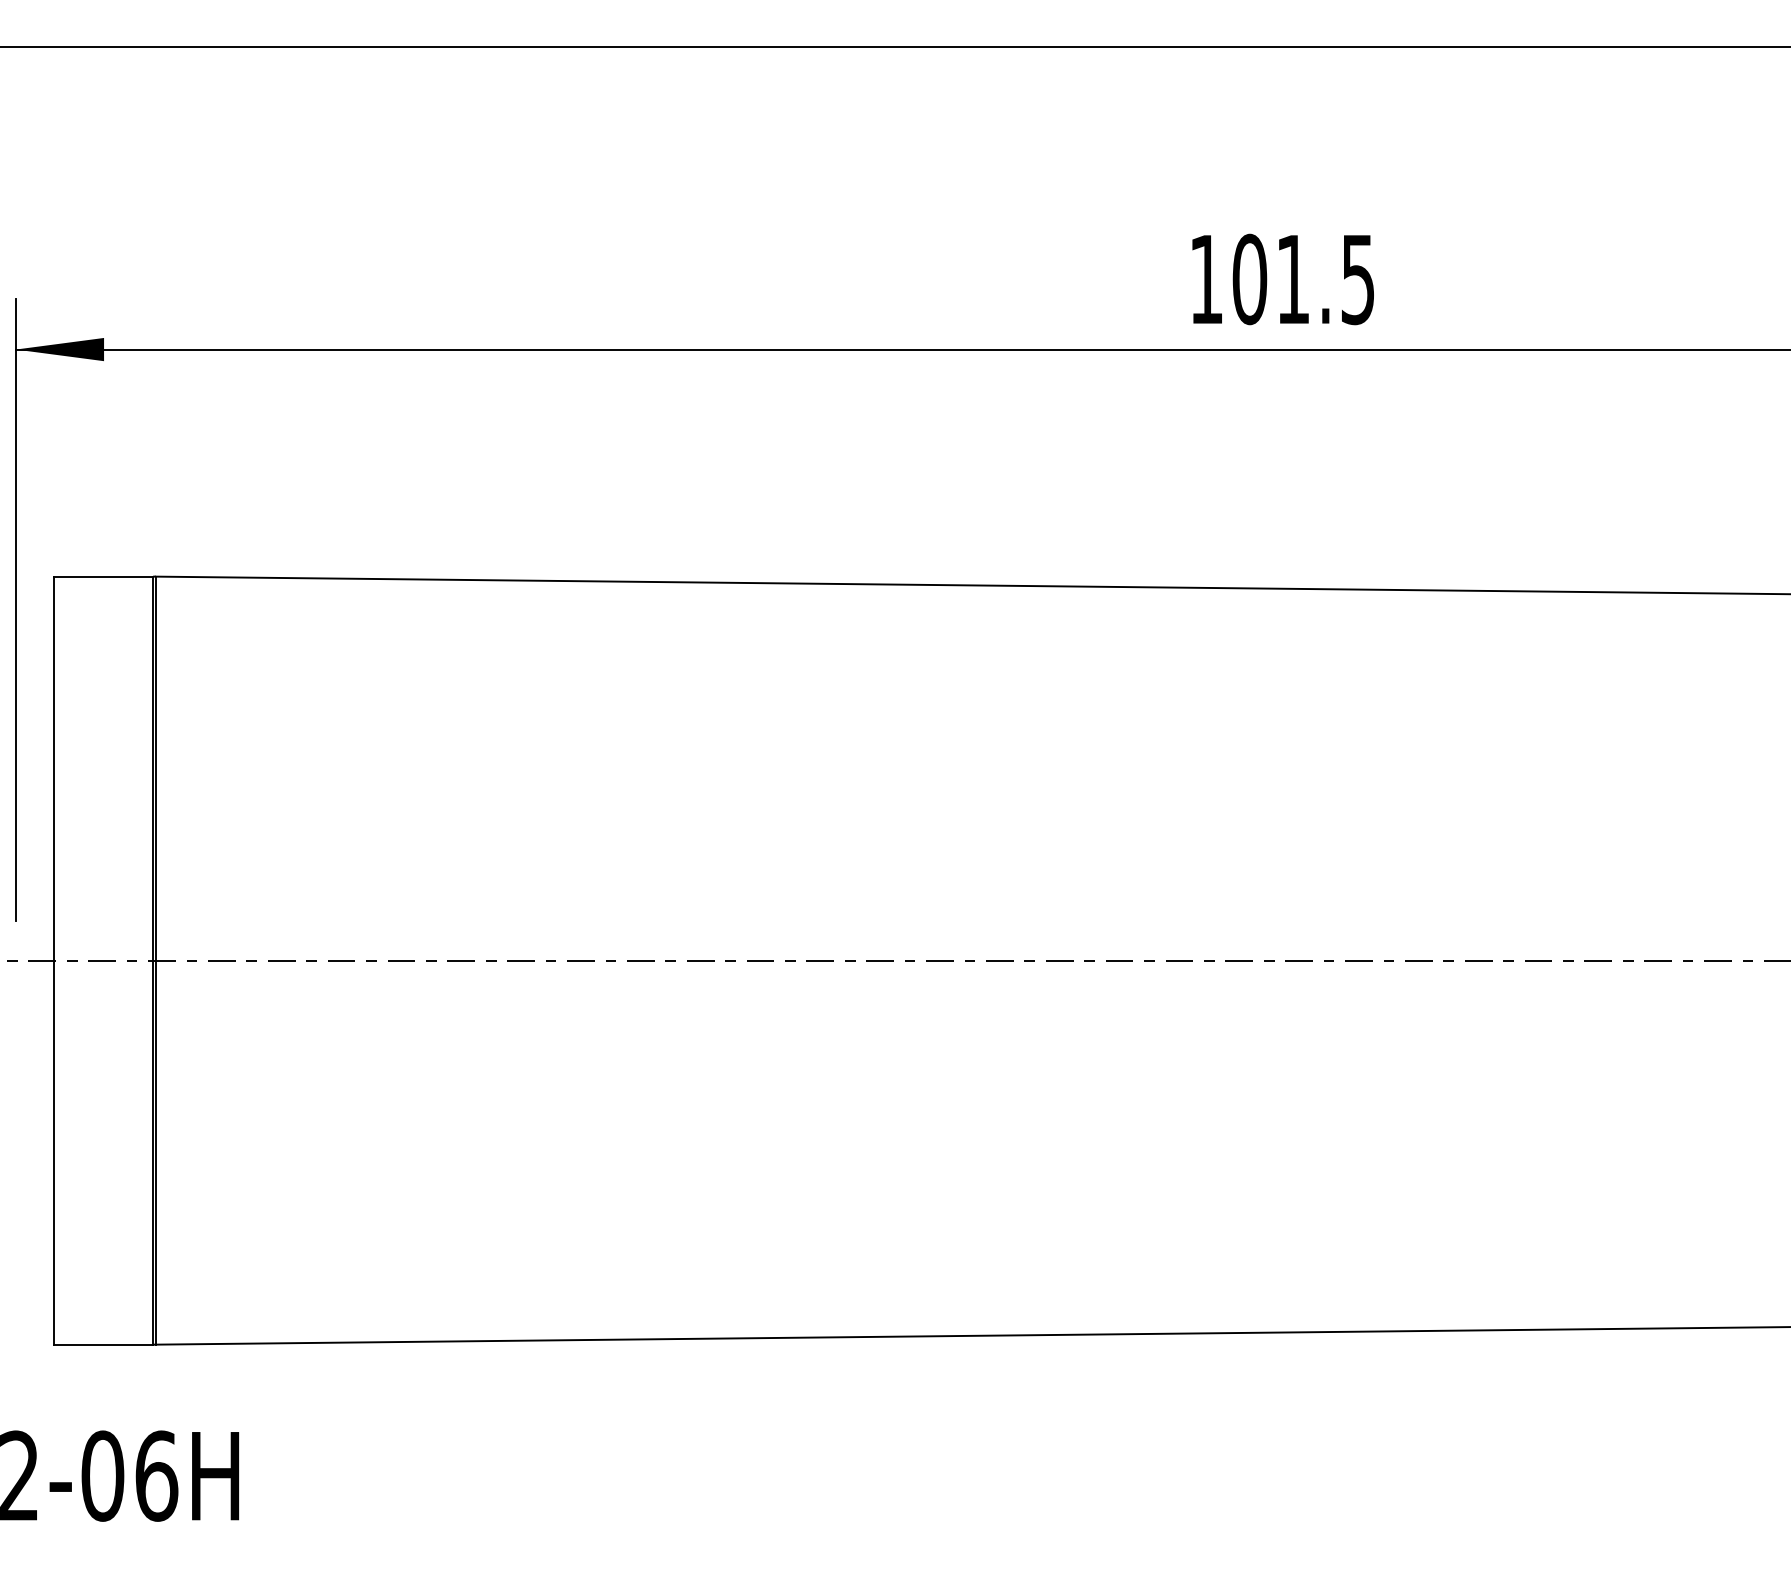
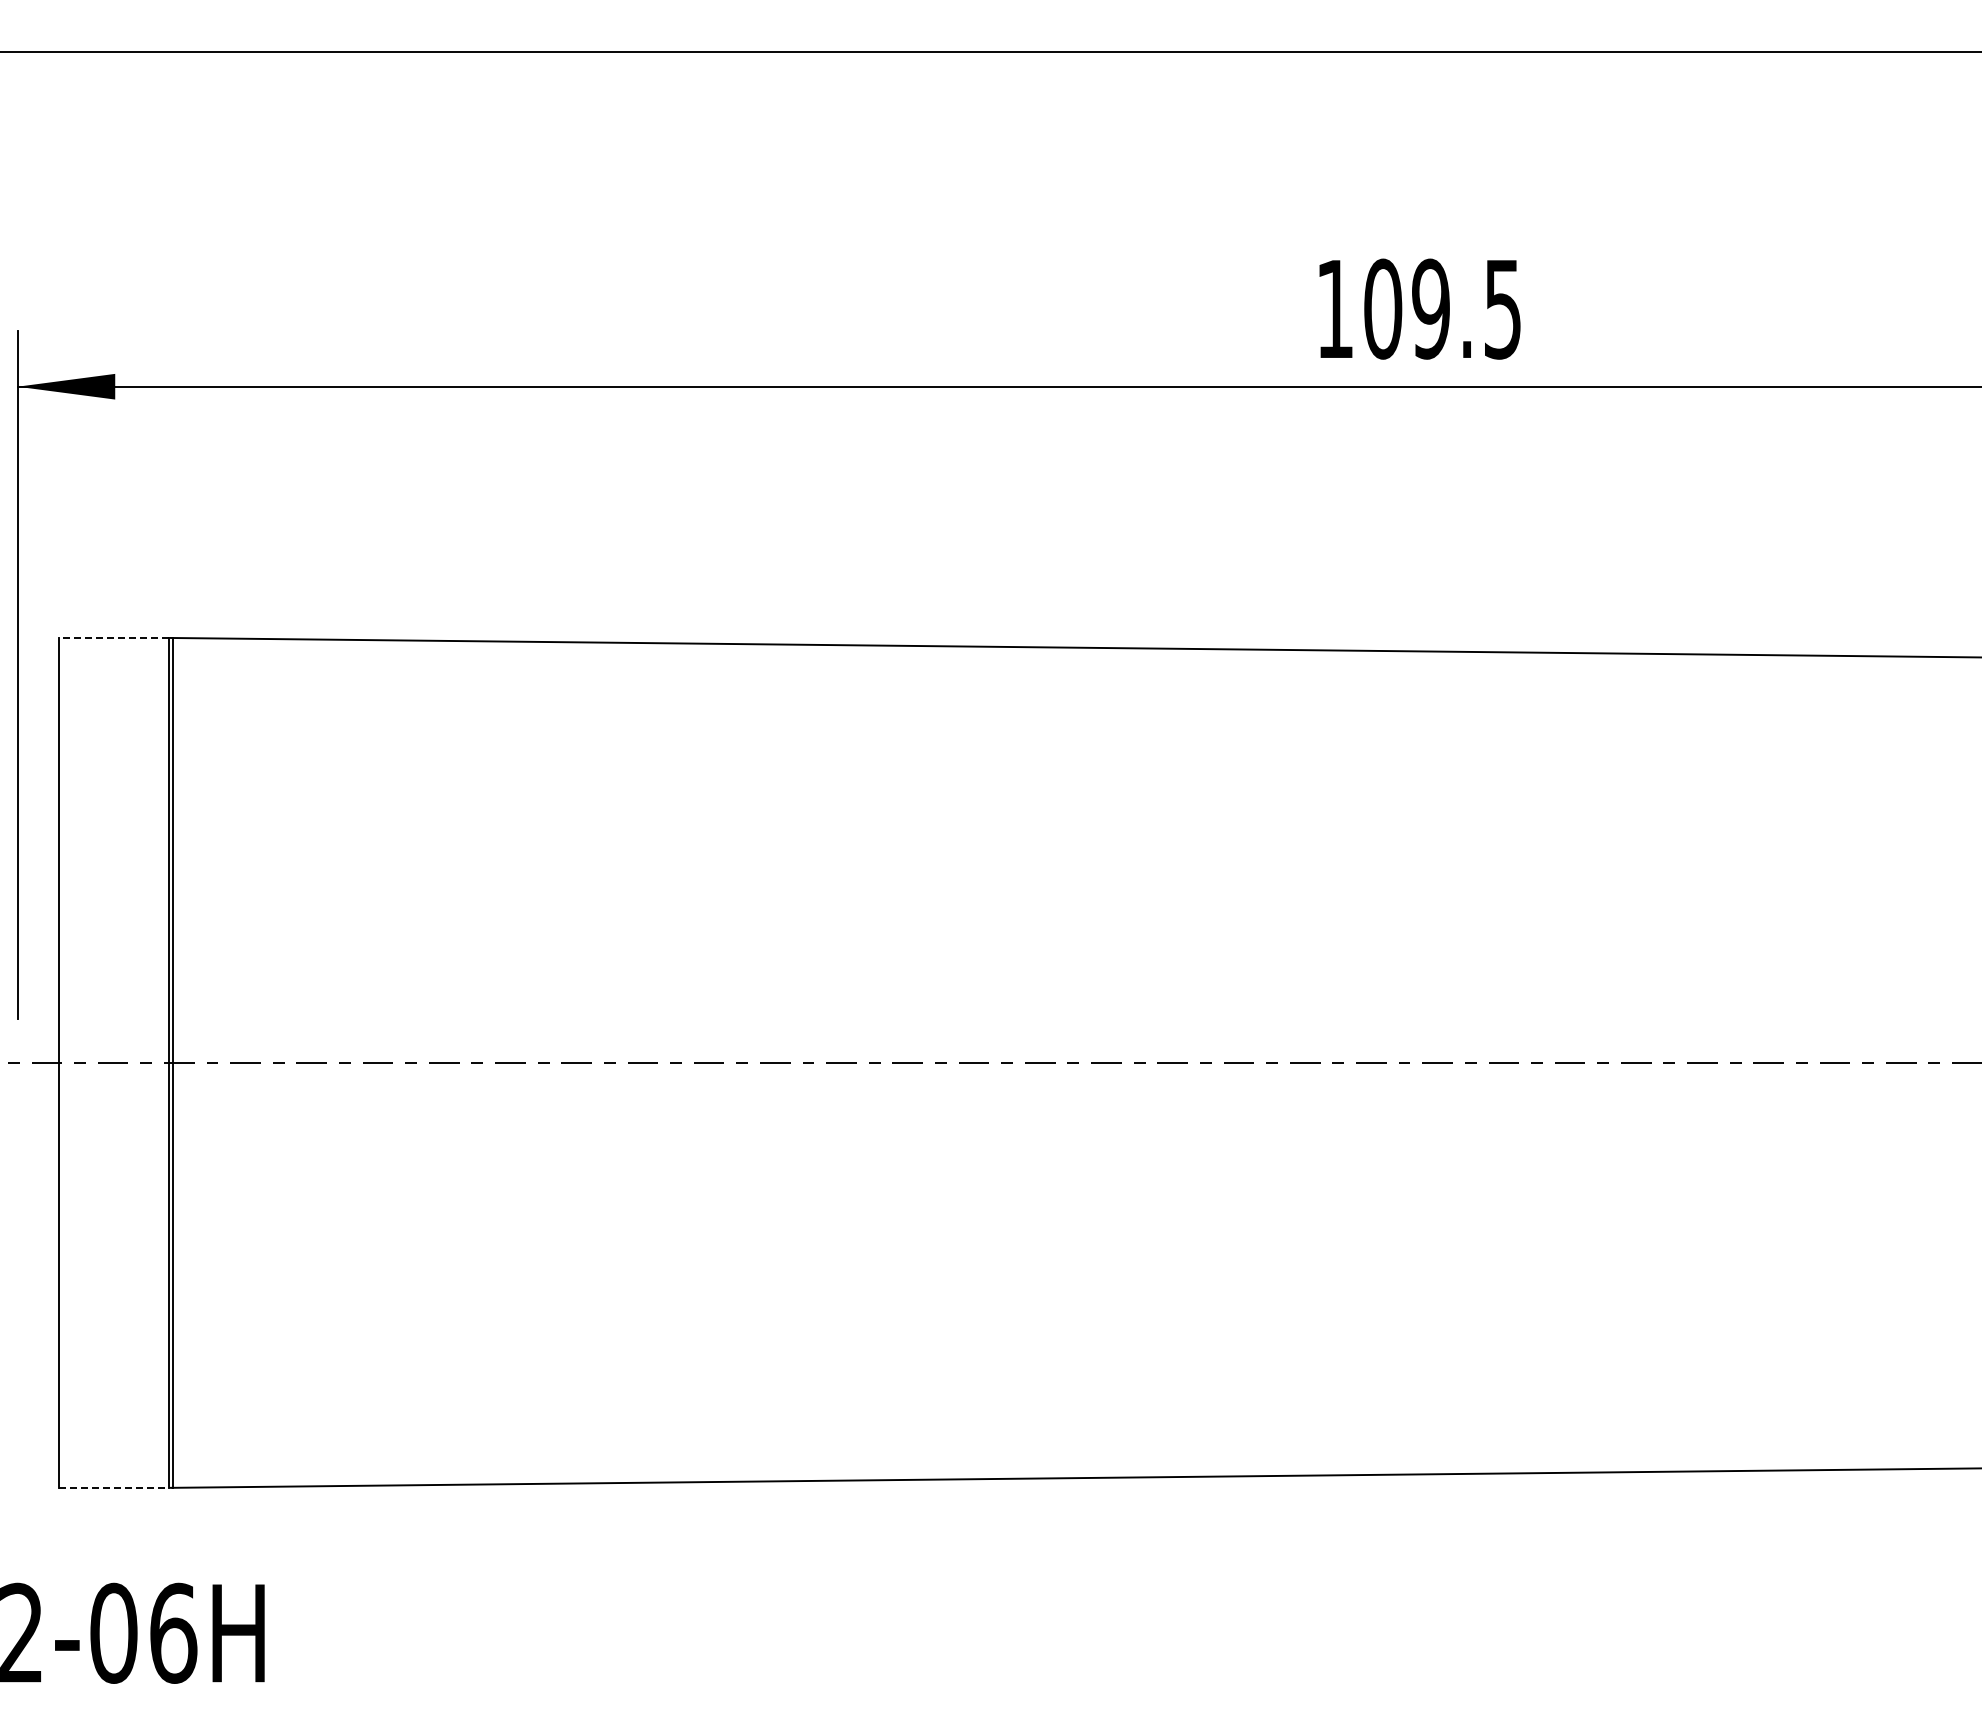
text: (1292, 278) -> (1430, 308), 101.5 -> 109.5
line: (102, 576) -> (113, 637), solid -> dashed
line: (103, 1344) -> (114, 1487), solid -> dashed

